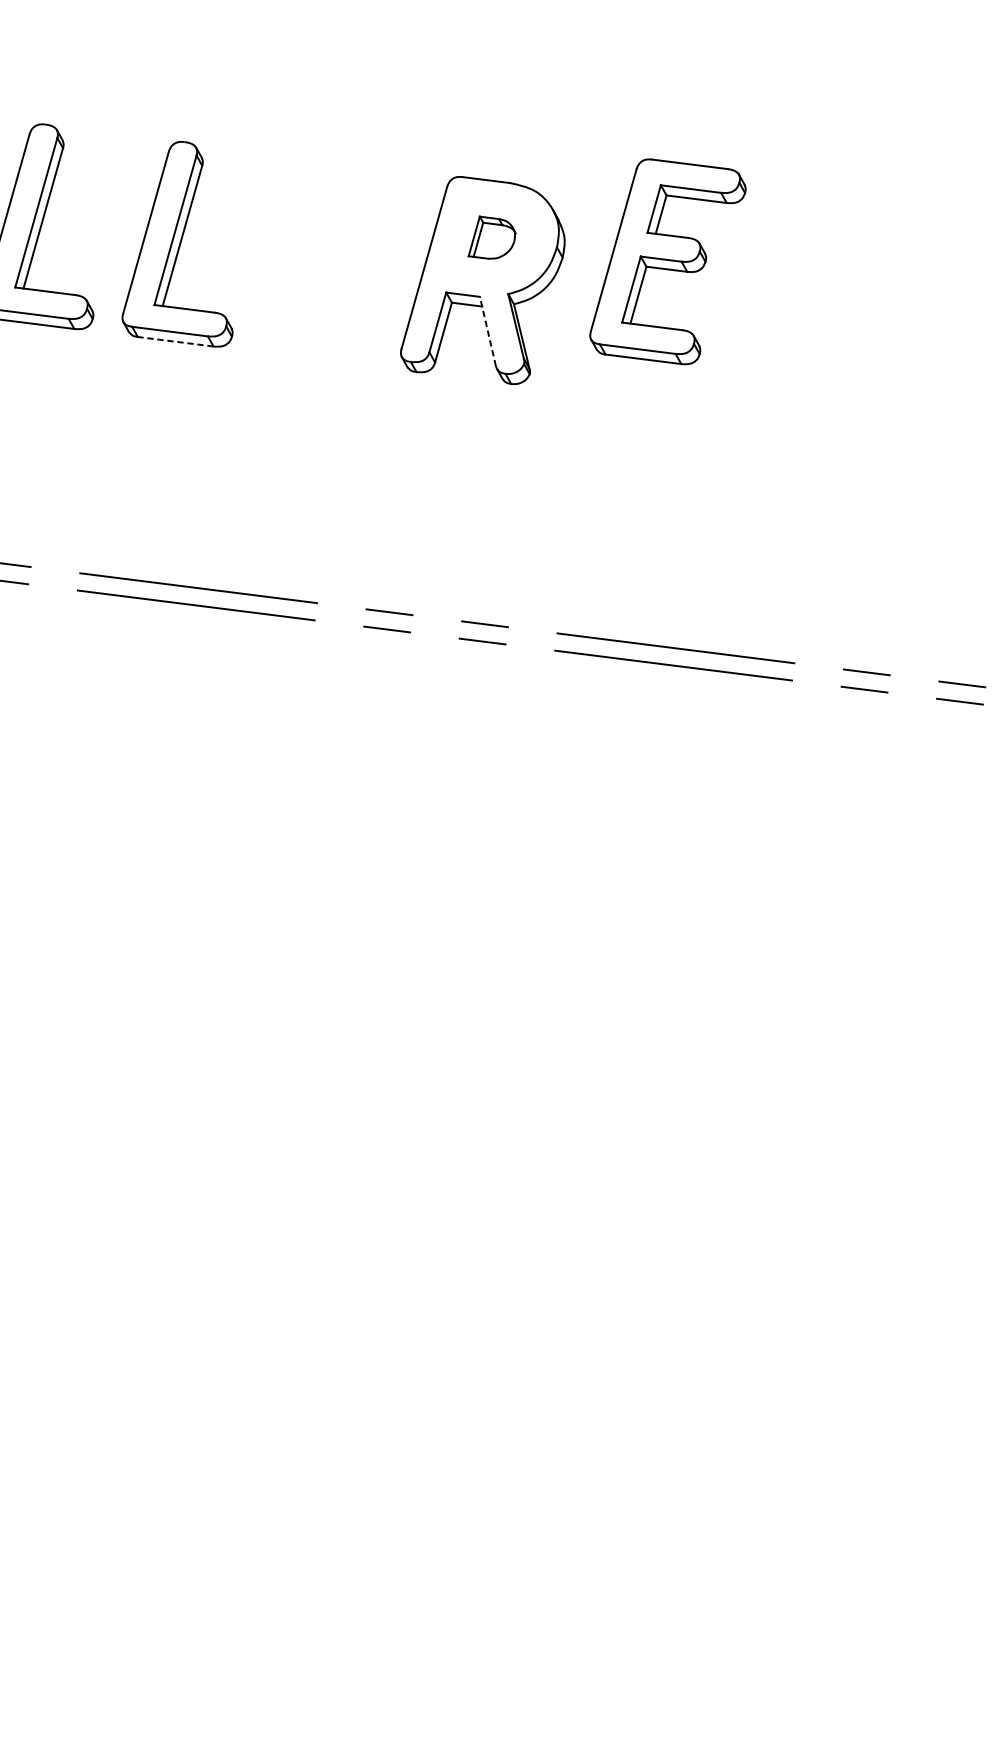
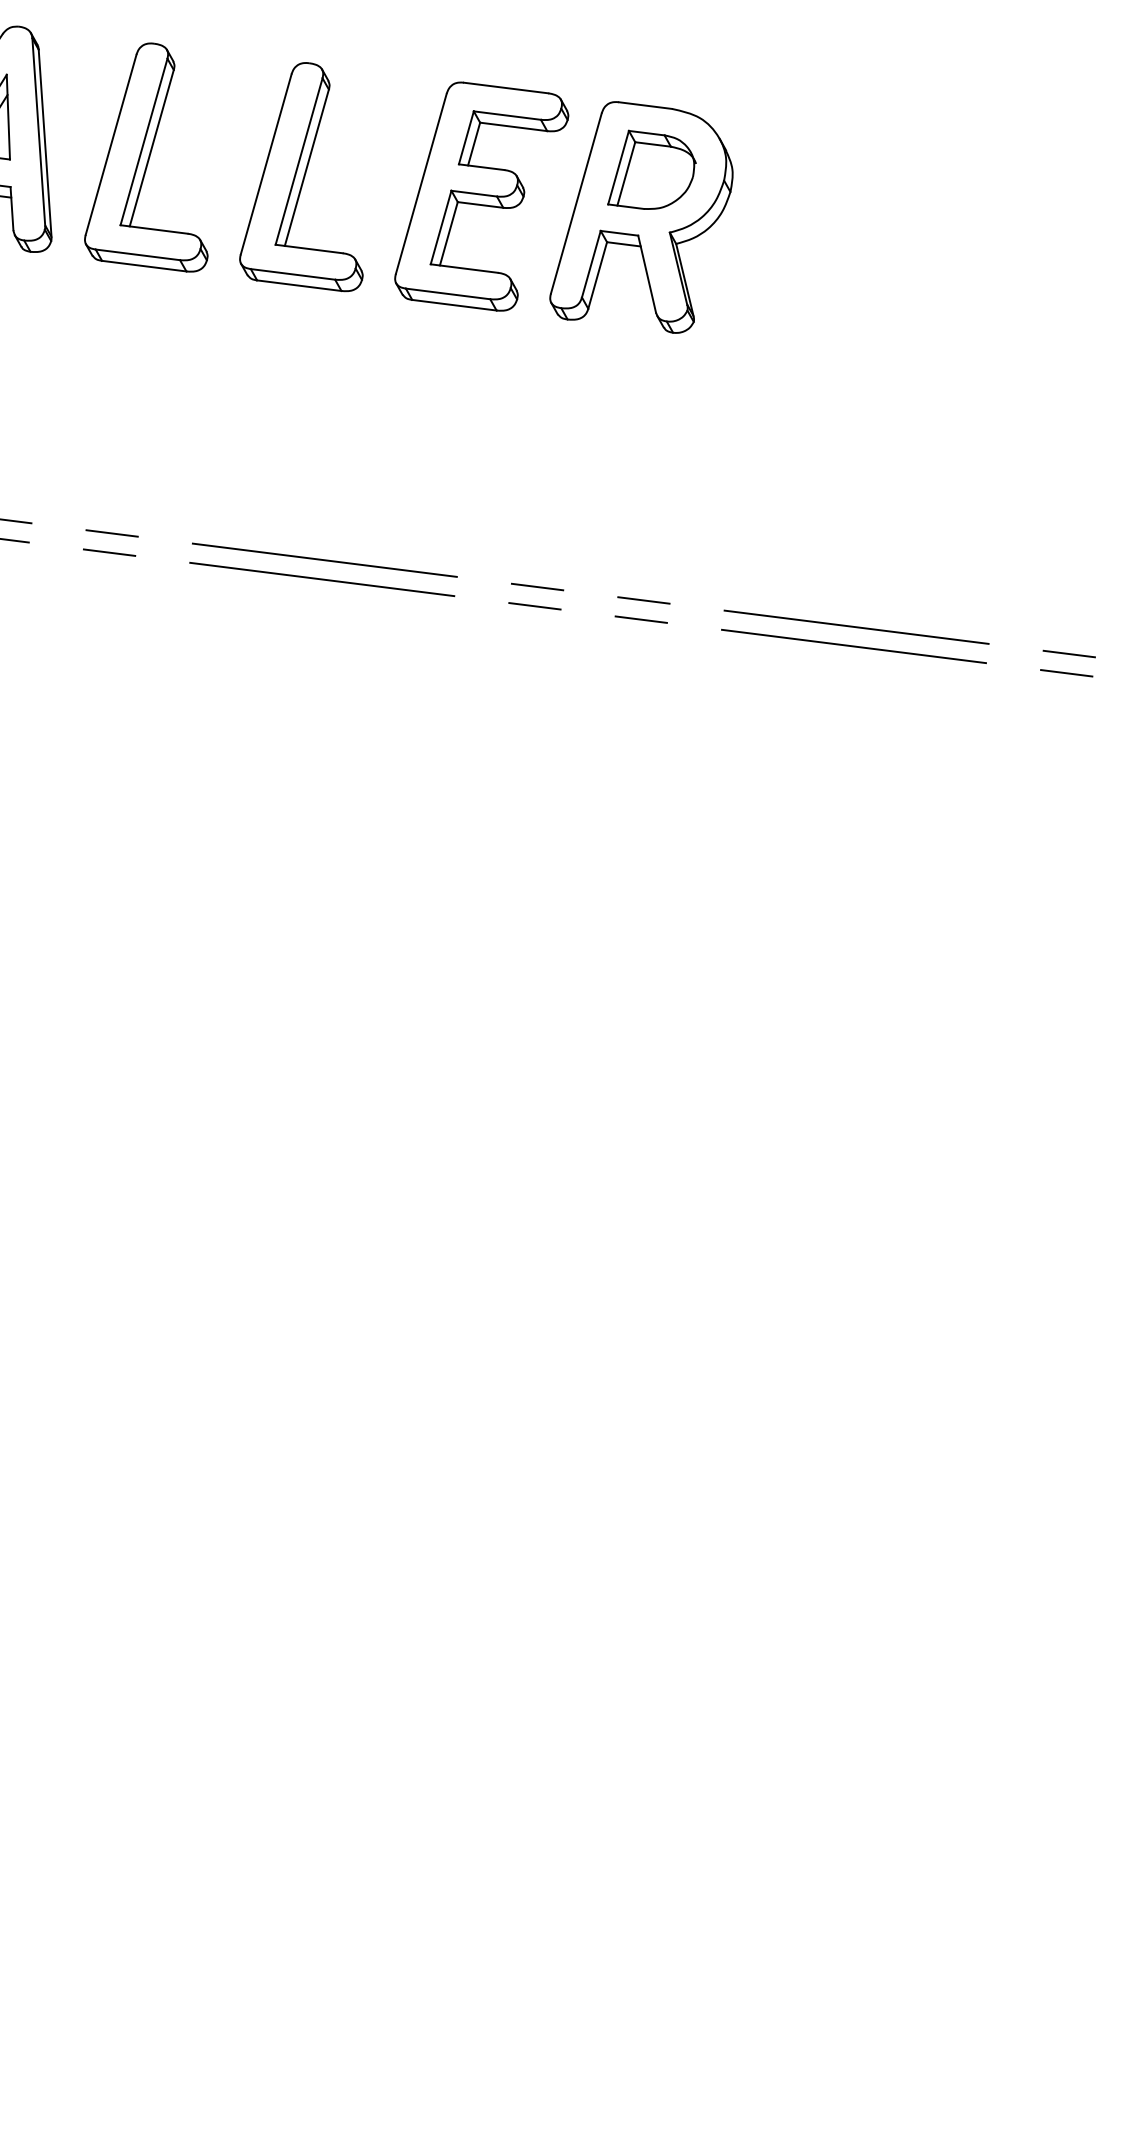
part: (491, 237) -> (651, 169), size x1.67
part: (667, 261) -> (481, 196), moved
line: (488, 331) -> (647, 274), dashed -> solid
line: (174, 341) -> (298, 285), dashed -> solid

